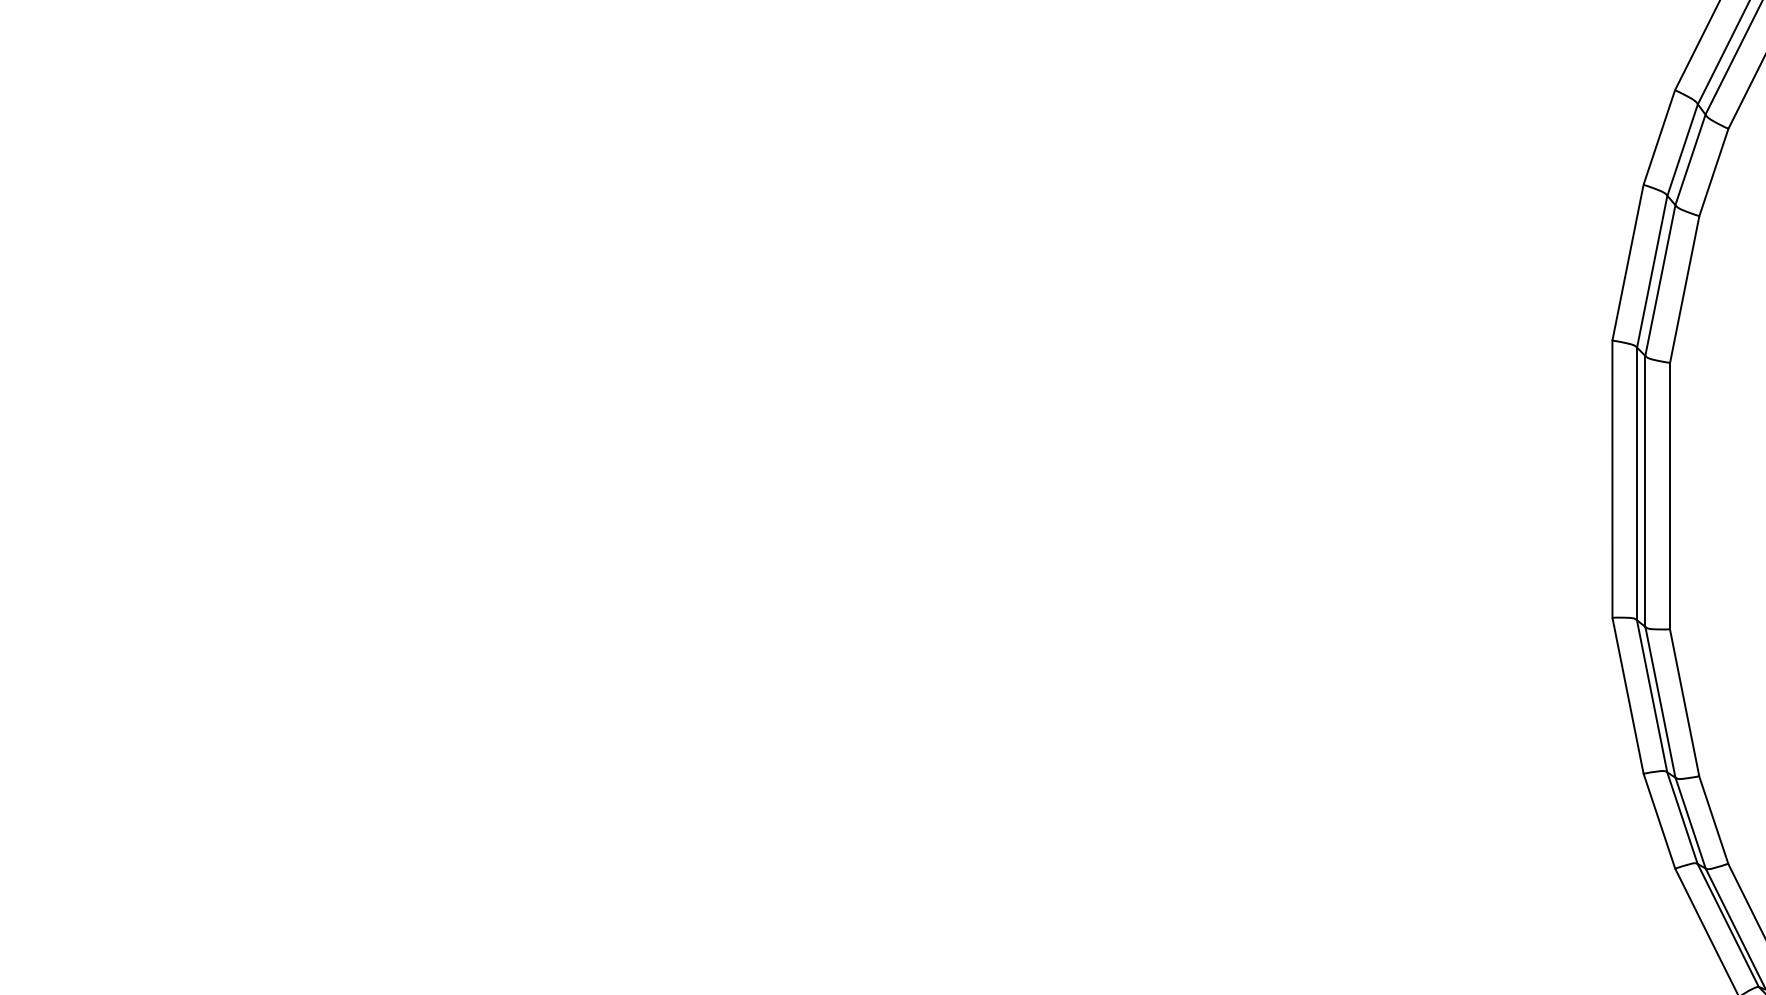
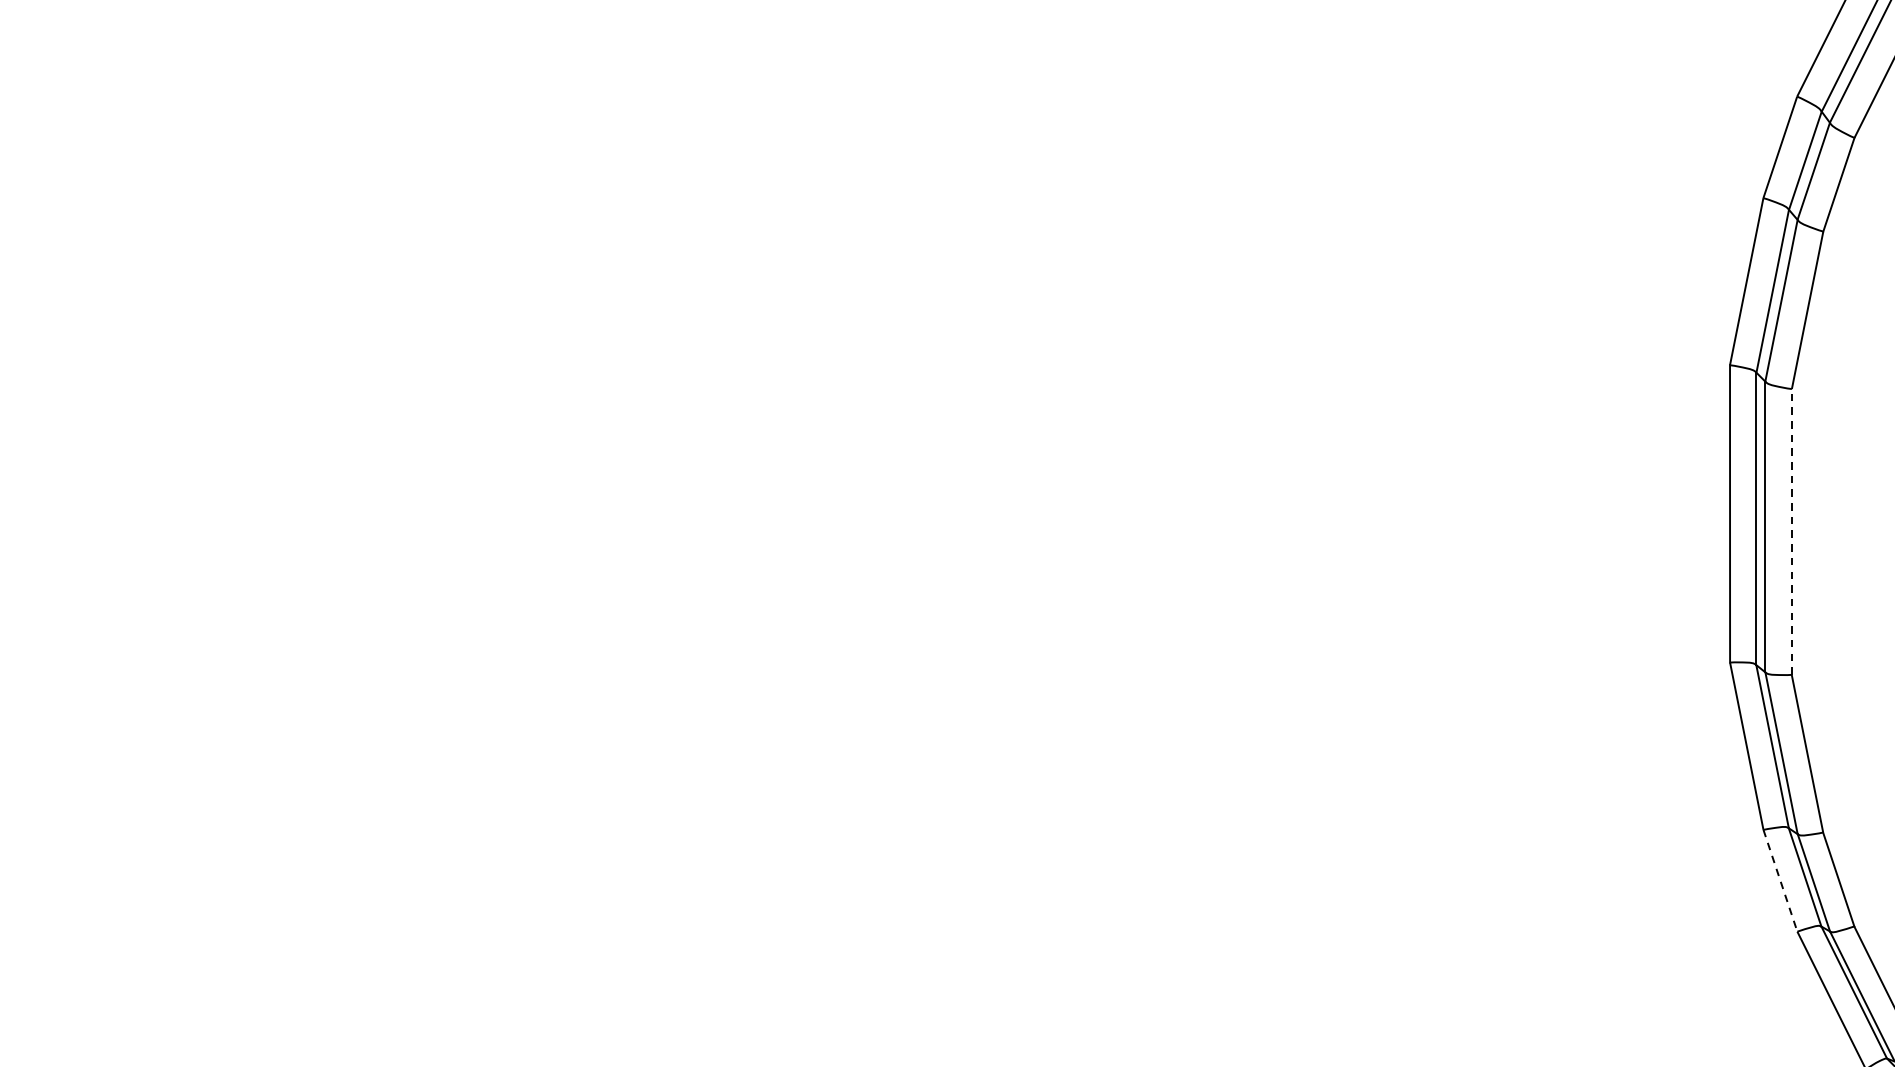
line: (1670, 495) -> (1792, 531), solid -> dashed
line: (1659, 821) -> (1780, 881), solid -> dashed

